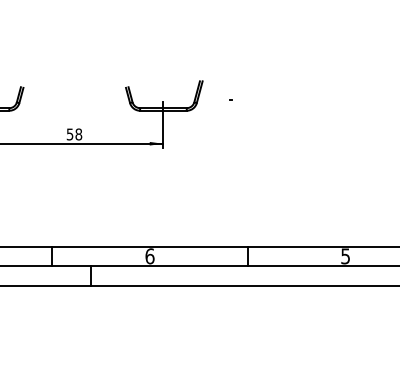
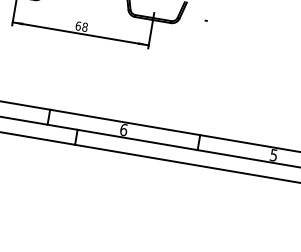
text: (69, 134) -> (77, 26), 58 -> 68

